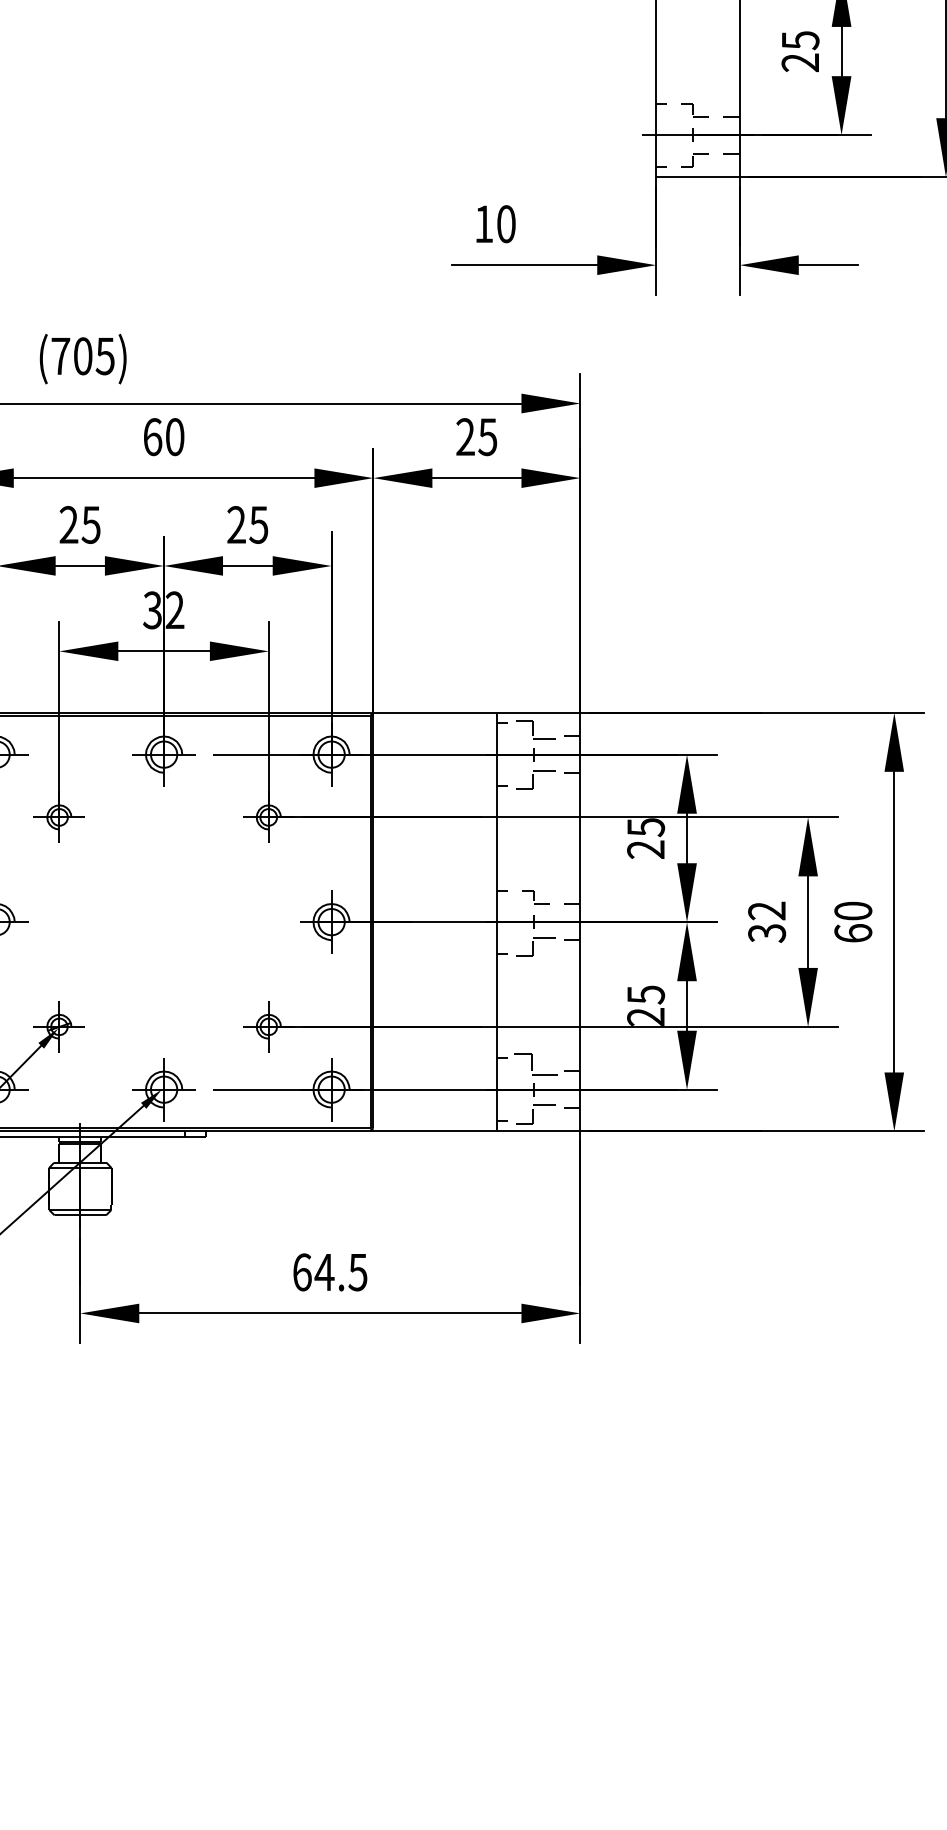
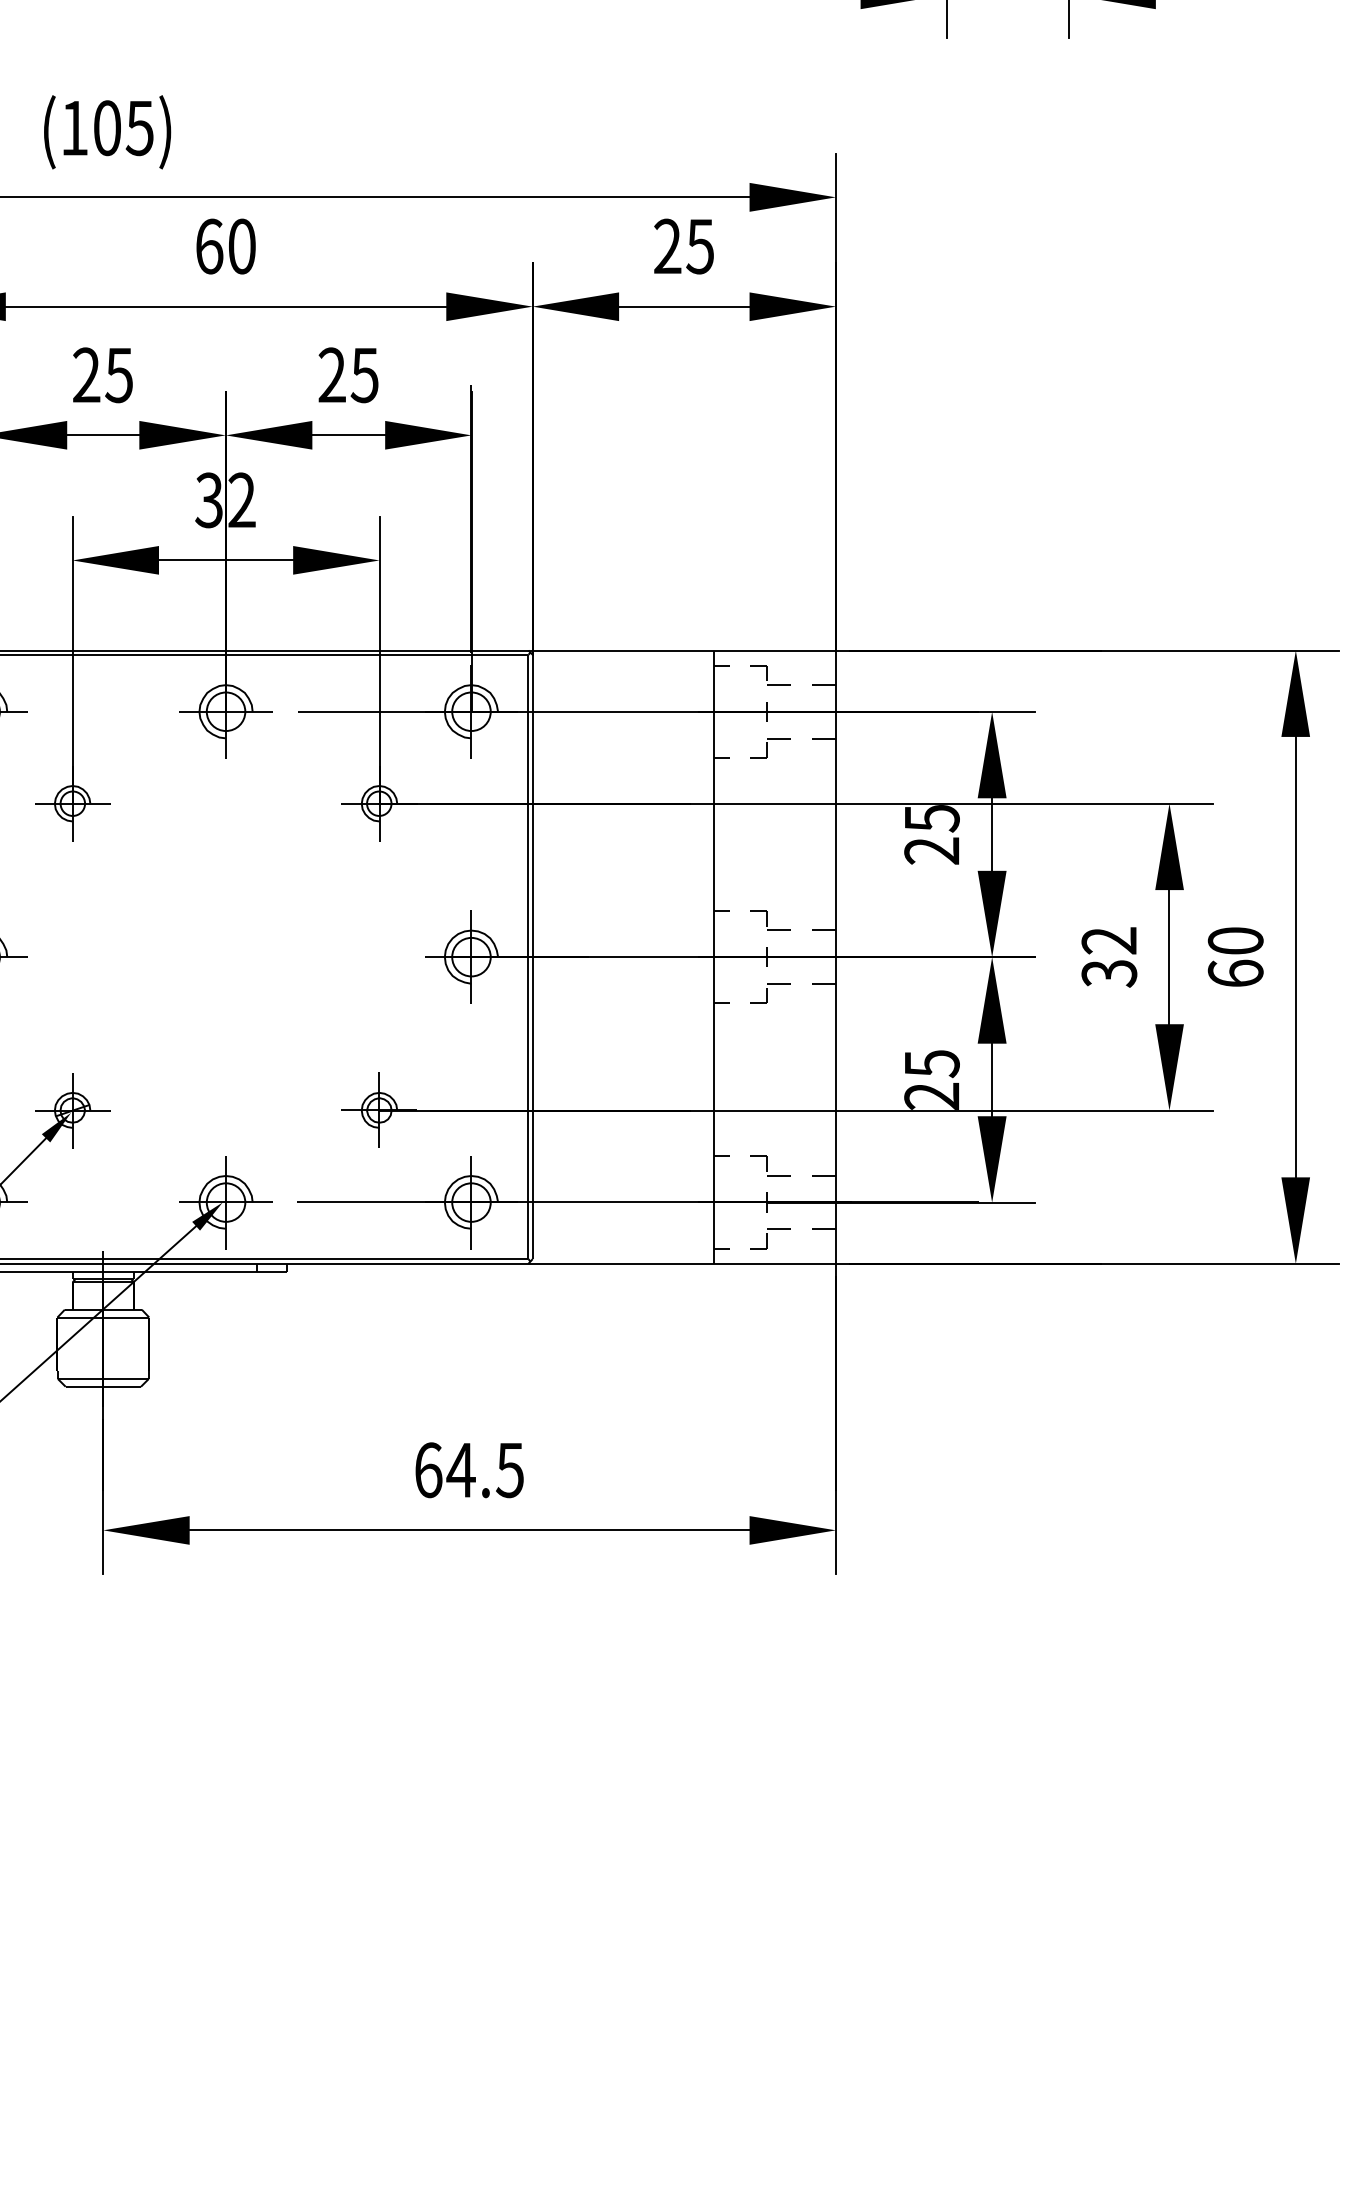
text: (60, 355) -> (74, 127), (705) -> (105)
part: (535, 729) -> (770, 674), size x0.71
part: (535, 779) -> (770, 748), size x0.71
part: (535, 946) -> (770, 992), size x0.71
part: (535, 1064) -> (770, 1165), size x0.62
part: (535, 1114) -> (770, 1238), size x0.71

